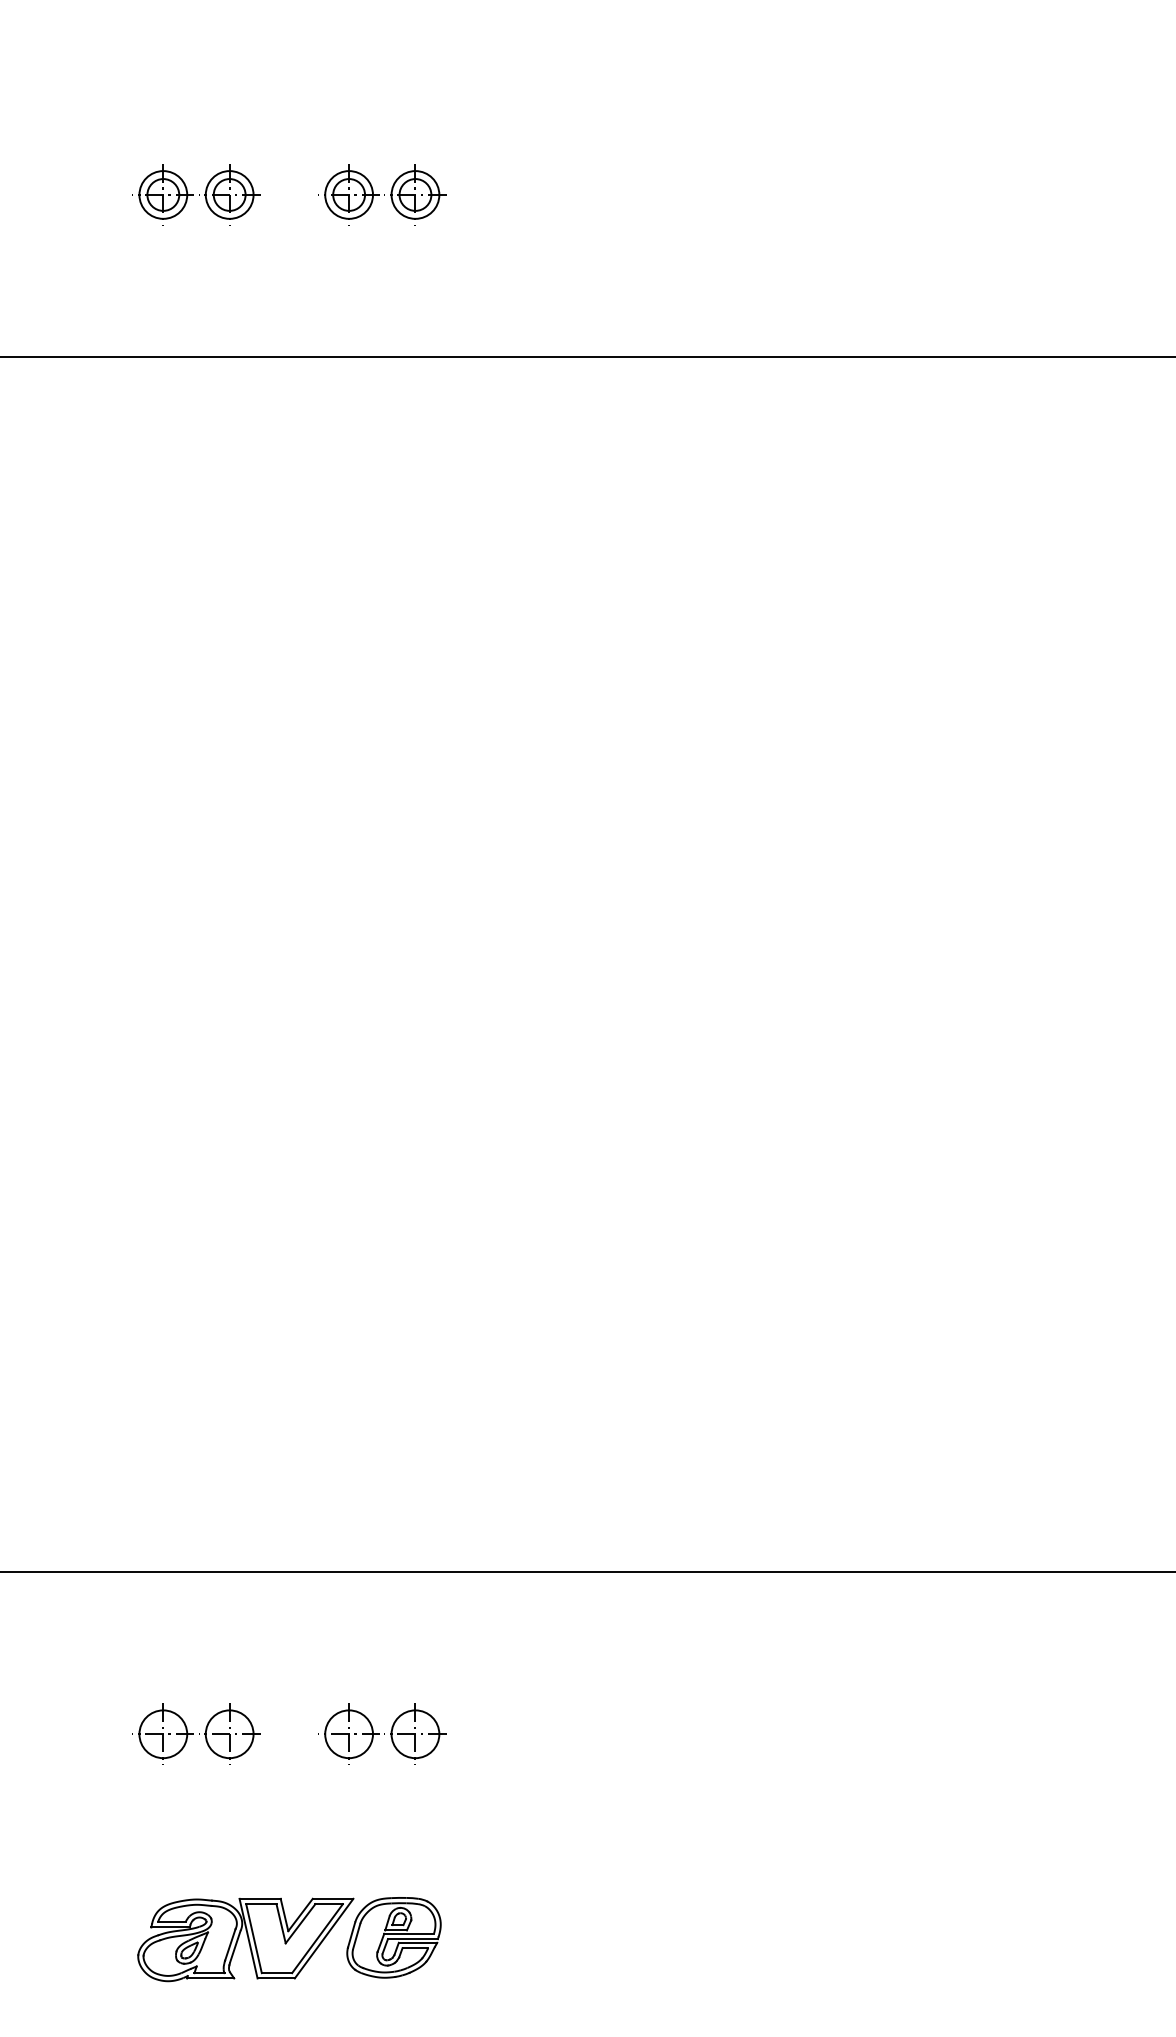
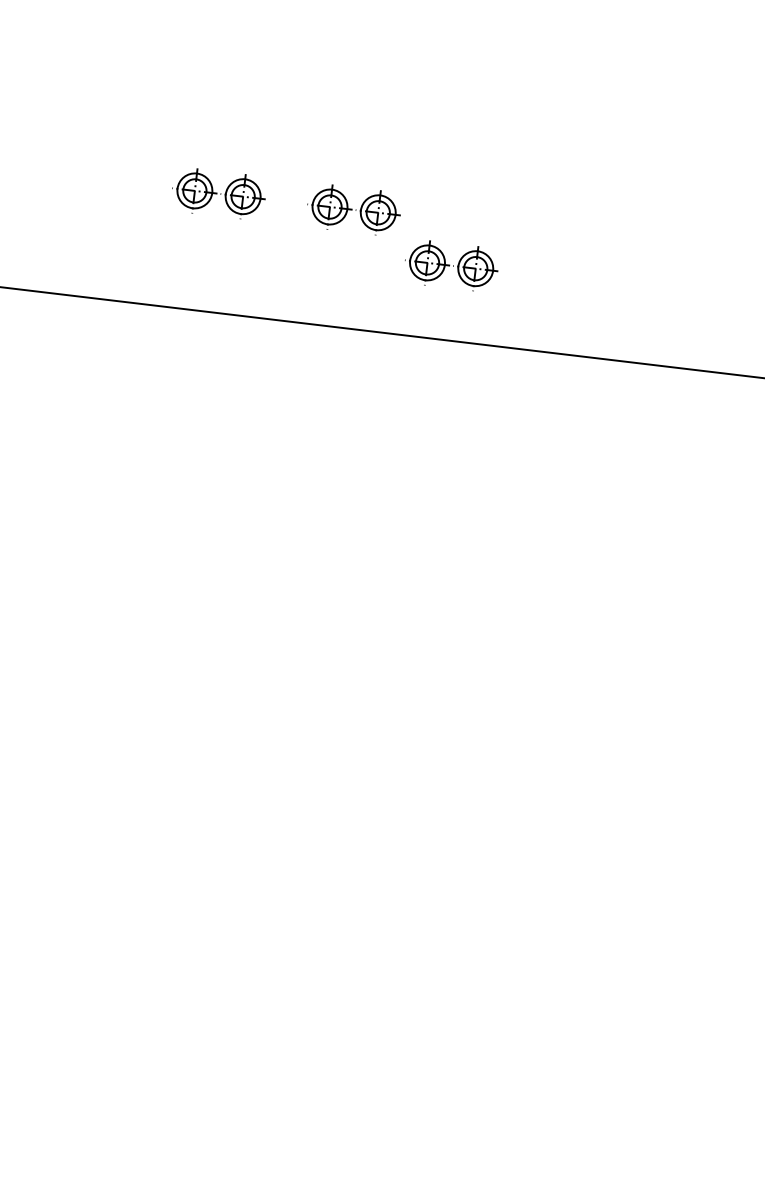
part: (523, 254) -> (451, 265), added

